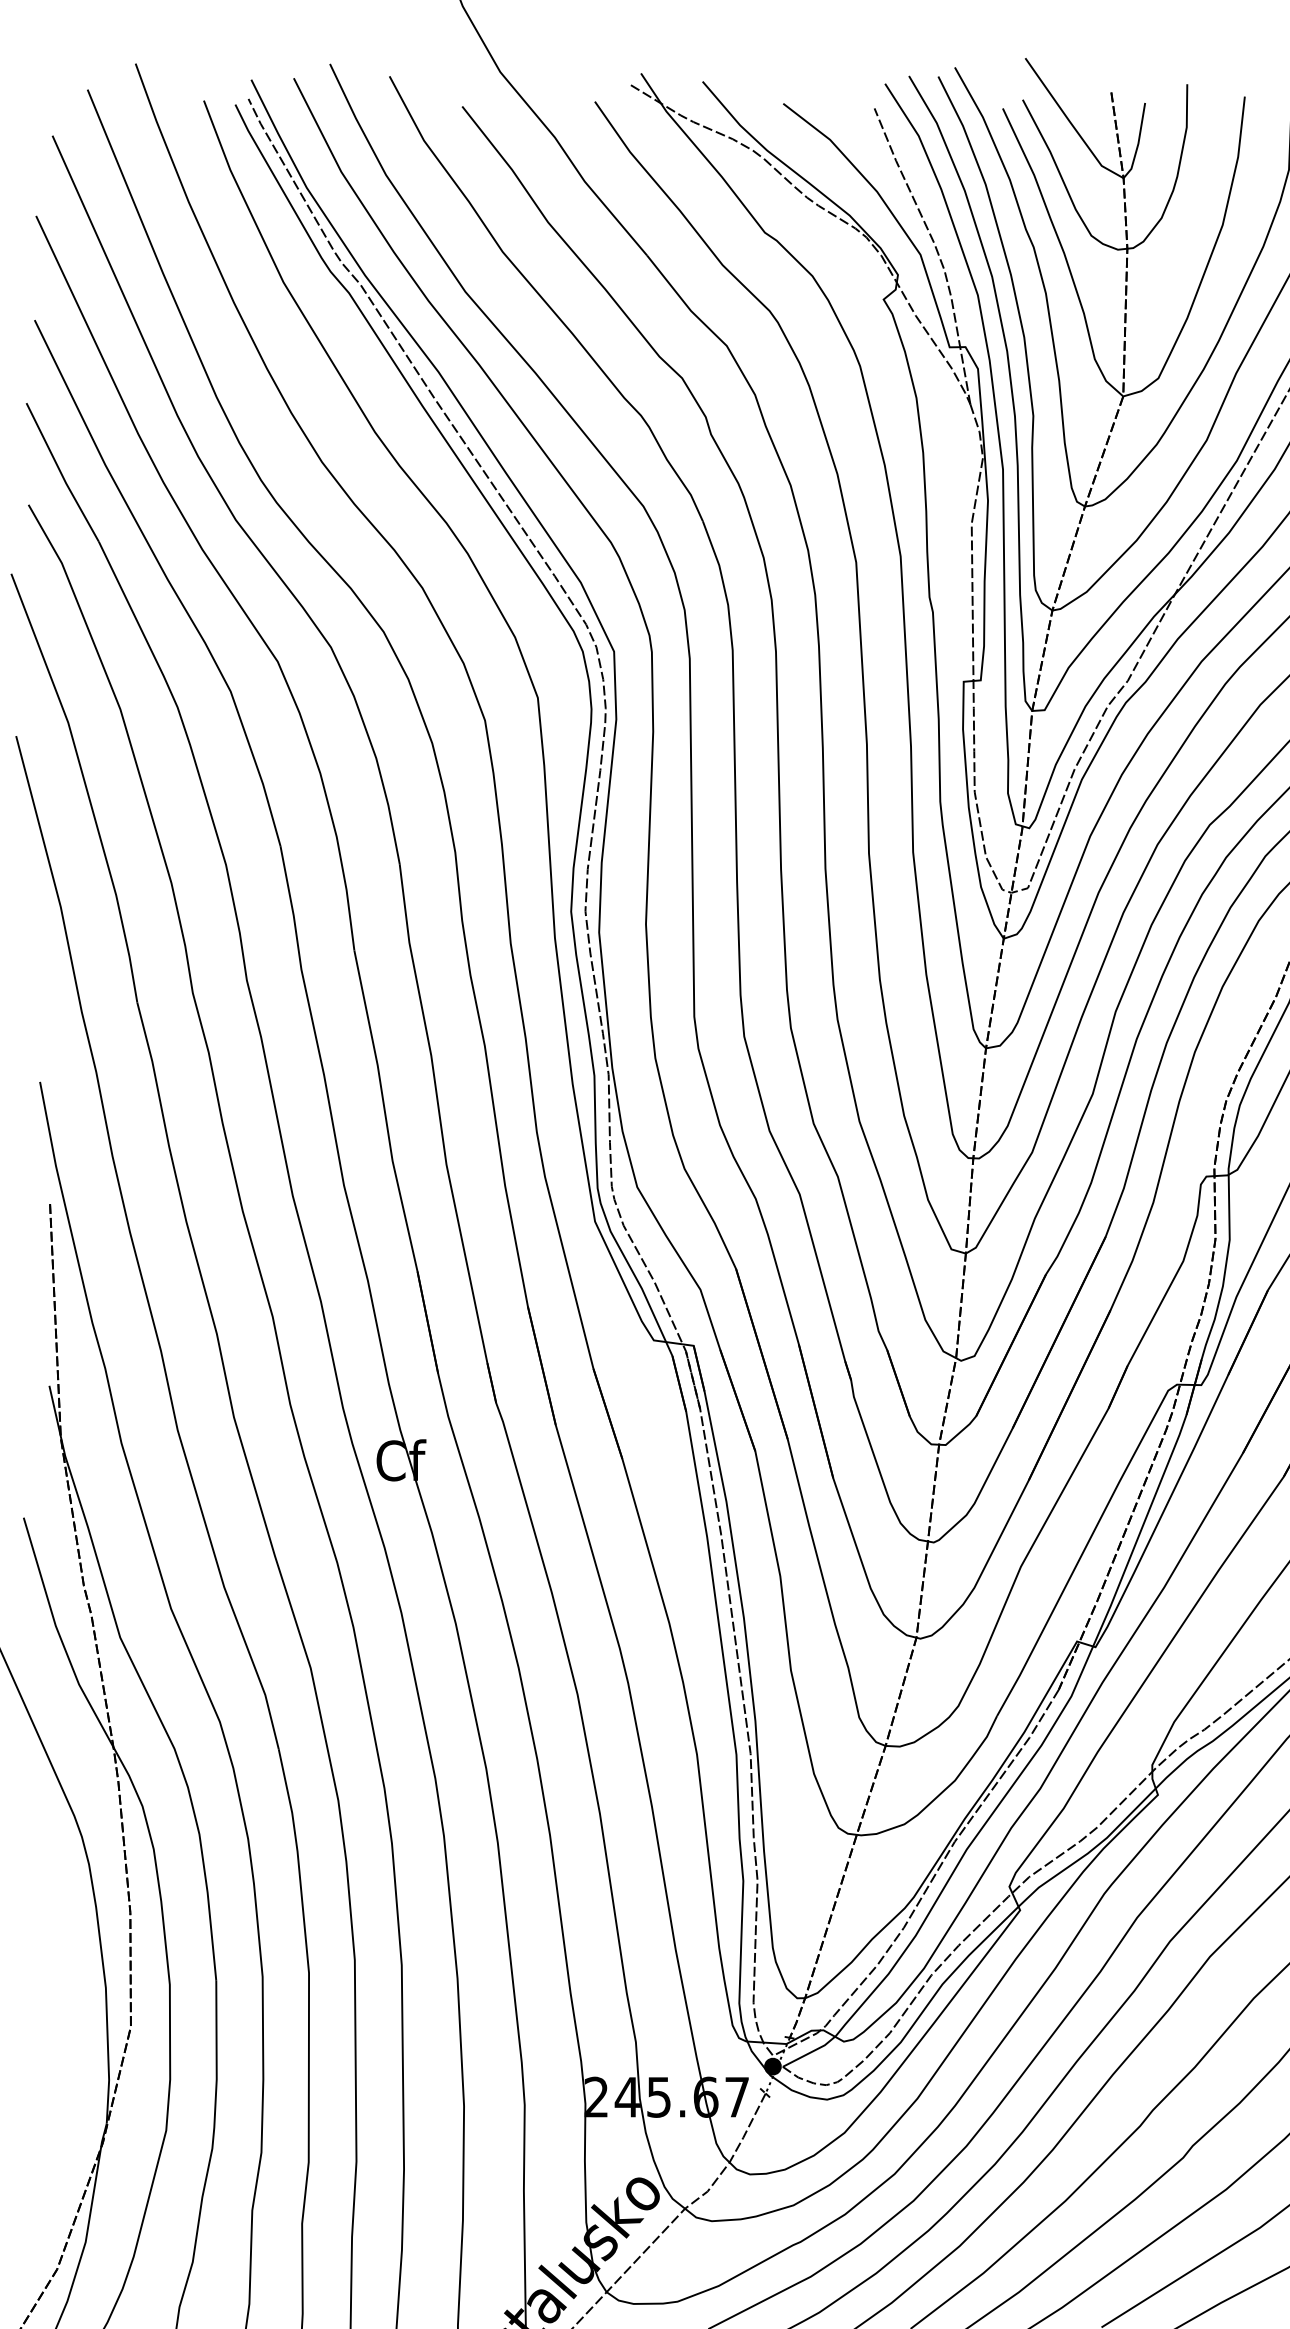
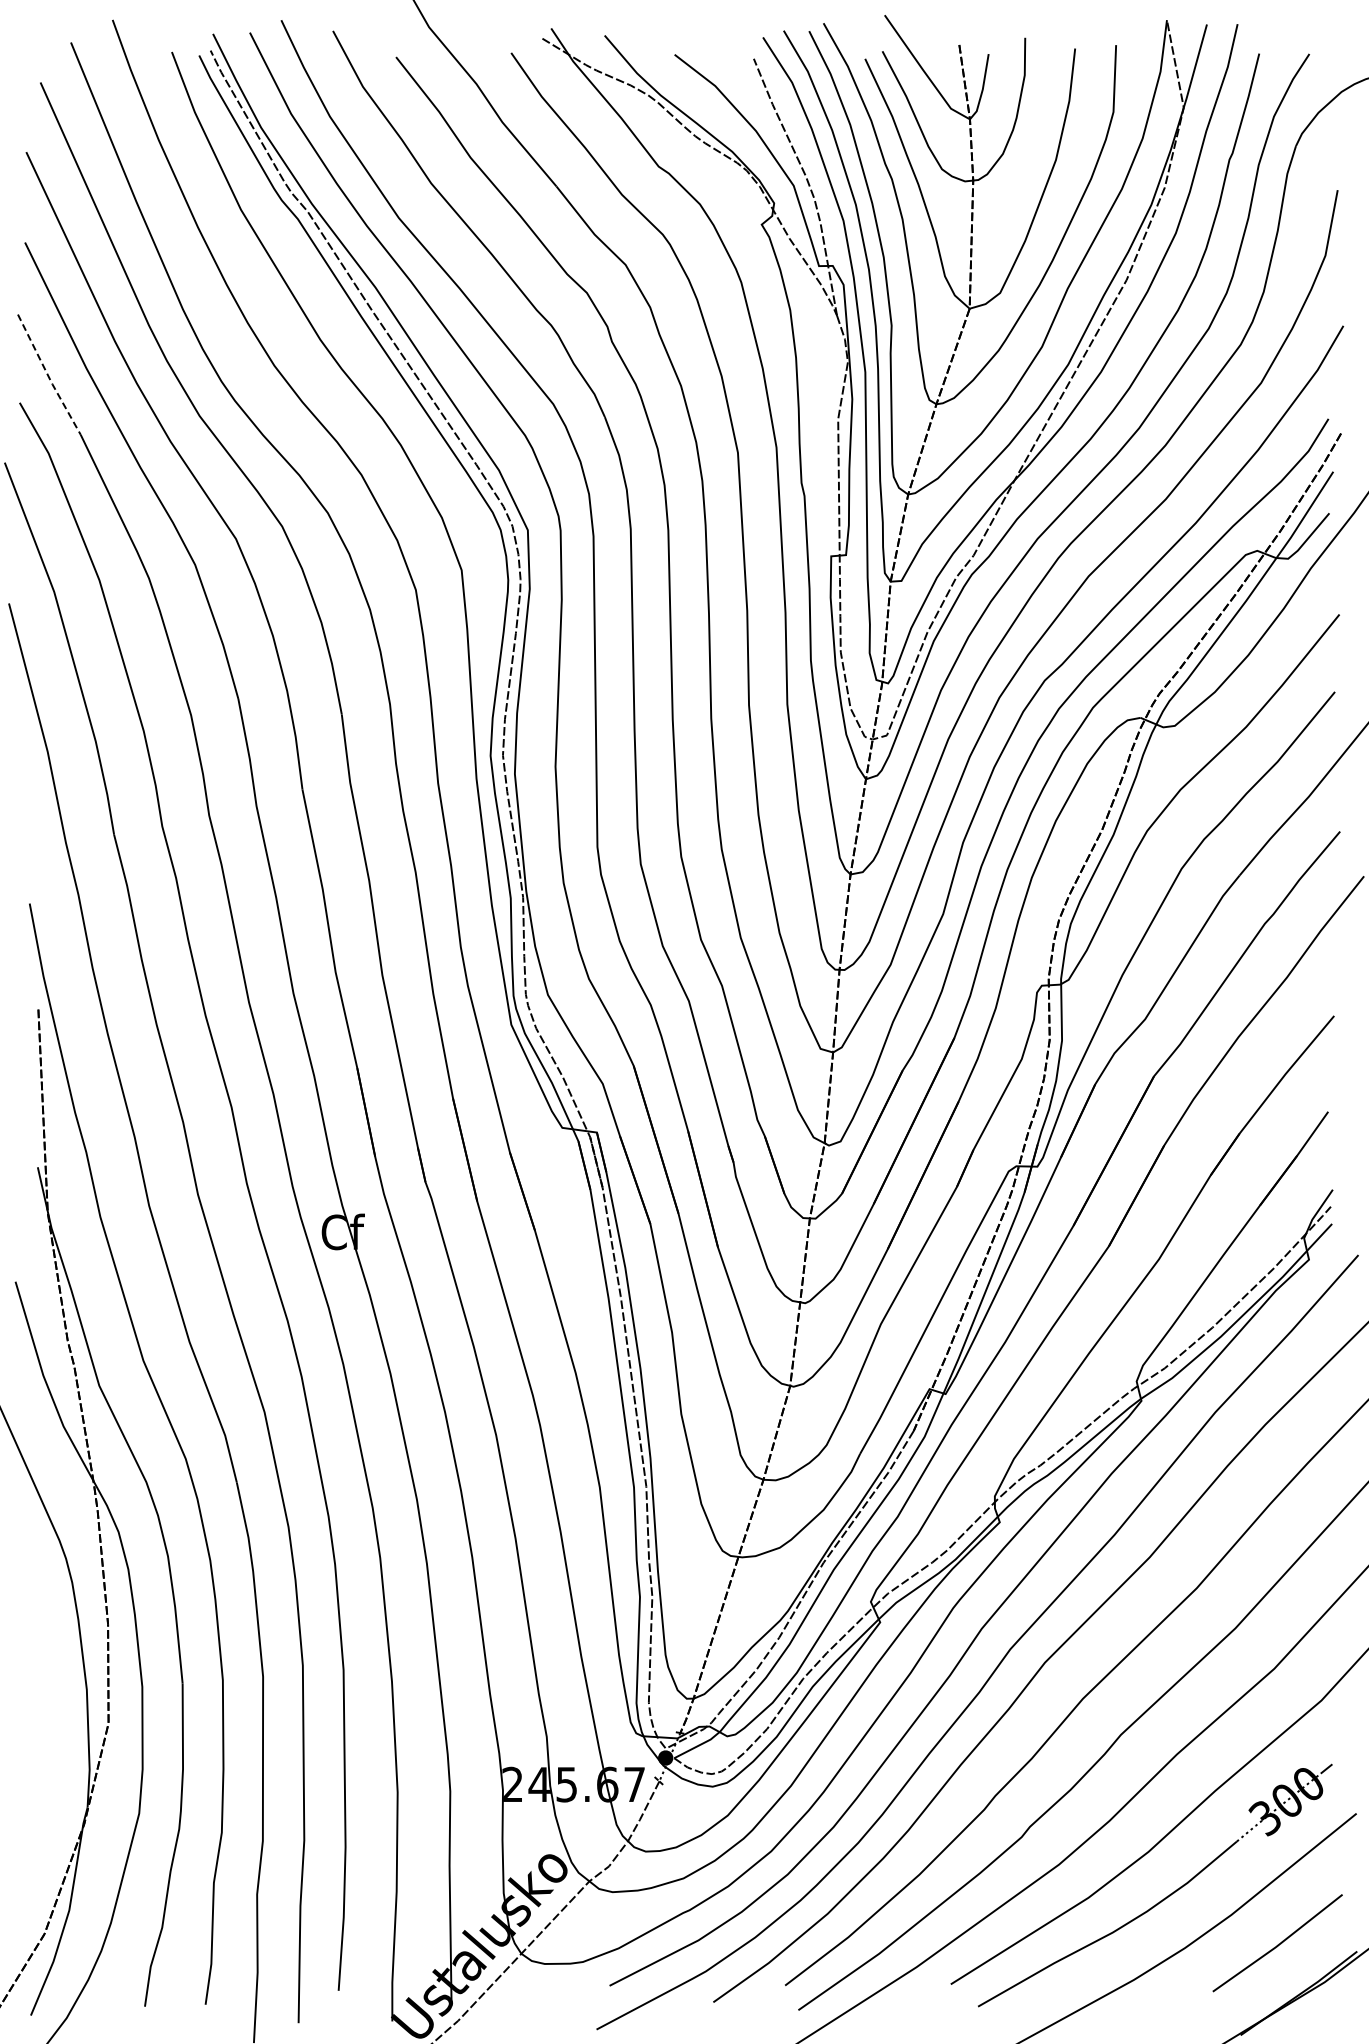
line: (61, 474) -> (48, 376), solid -> dashed

